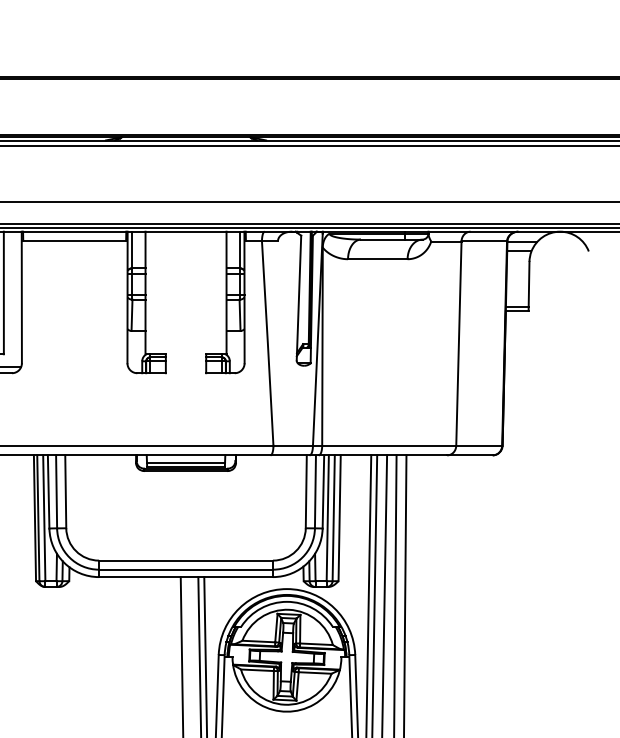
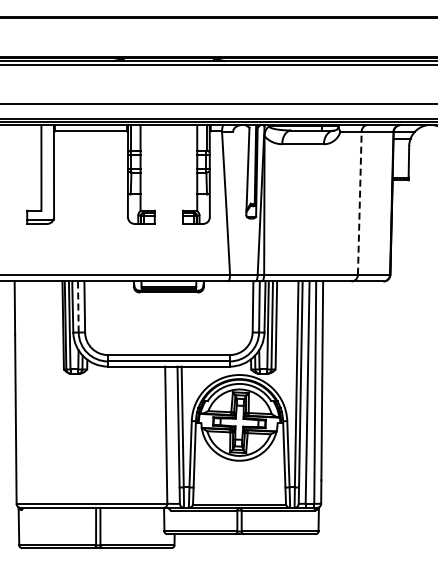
line: (458, 342) -> (359, 202), solid -> dashed
line: (56, 491) -> (78, 306), solid -> dashed

